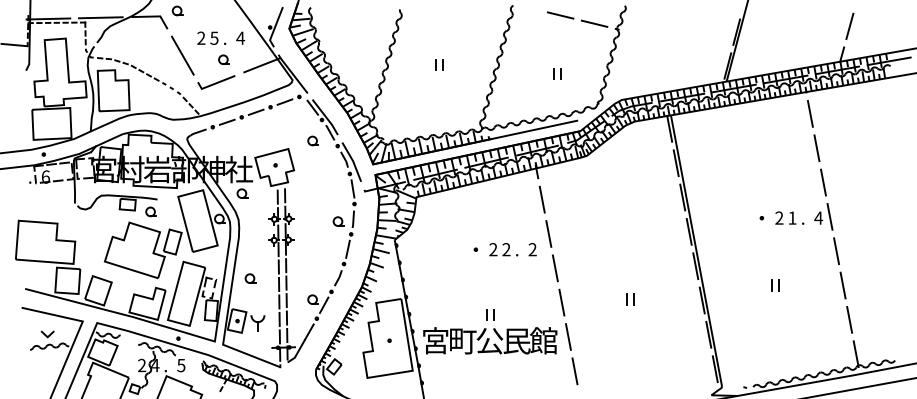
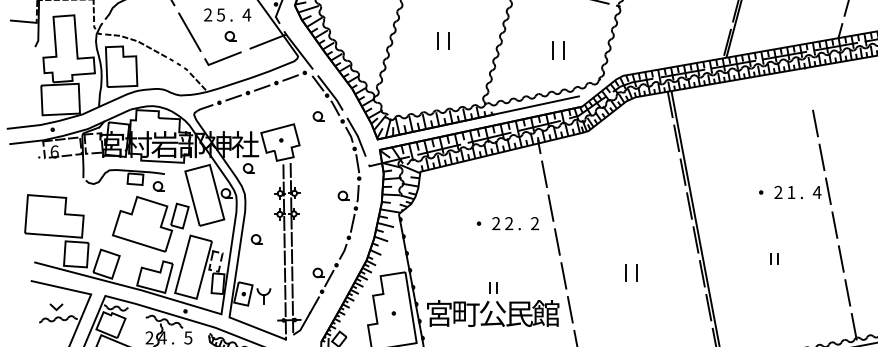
part: (439, 64) -> (443, 40), size x1.6
part: (557, 73) -> (559, 49), size x1.6
line: (809, 113) -> (808, 89), removed
part: (250, 278) -> (256, 239), moved
part: (630, 299) -> (631, 272), size x1.6

